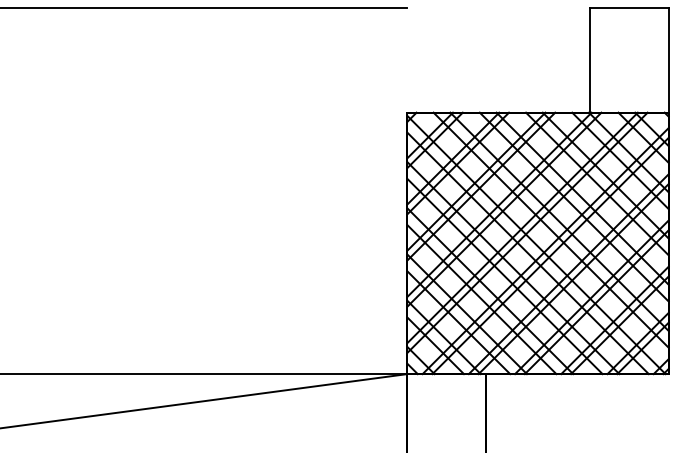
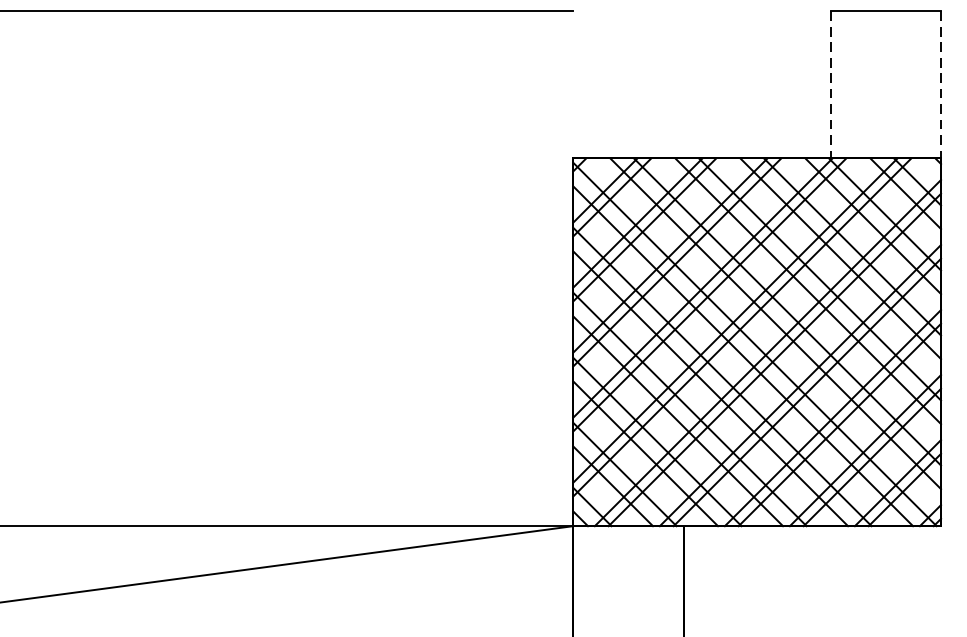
line: (590, 60) -> (831, 84), solid -> dashed
line: (668, 60) -> (940, 84), solid -> dashed

